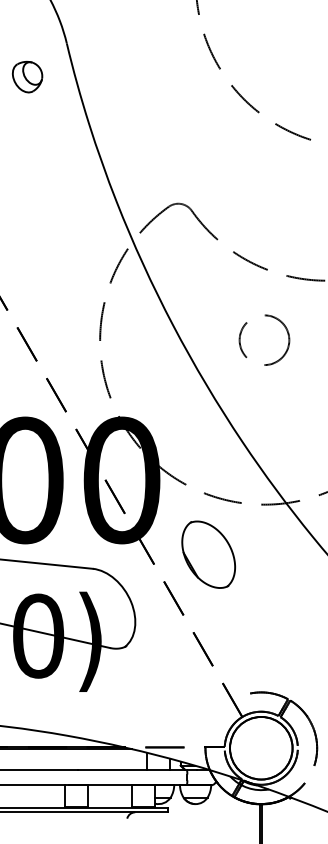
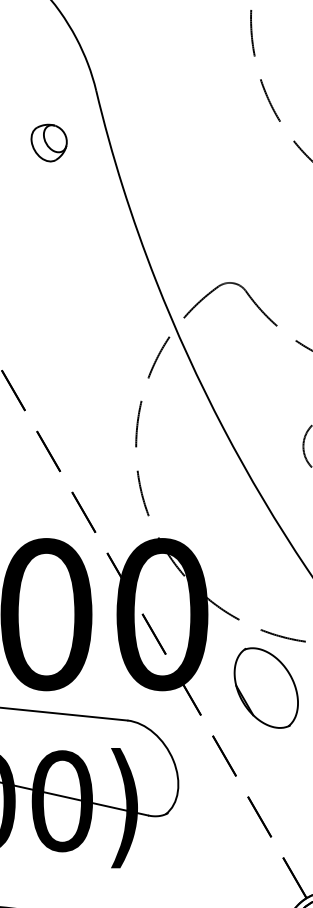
part: (27, 77) -> (49, 143), moved
part: (208, 554) -> (266, 687), moved

